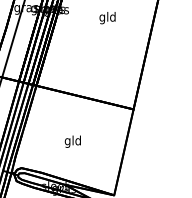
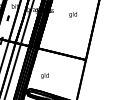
text: (72, 140) -> (44, 75), moved

